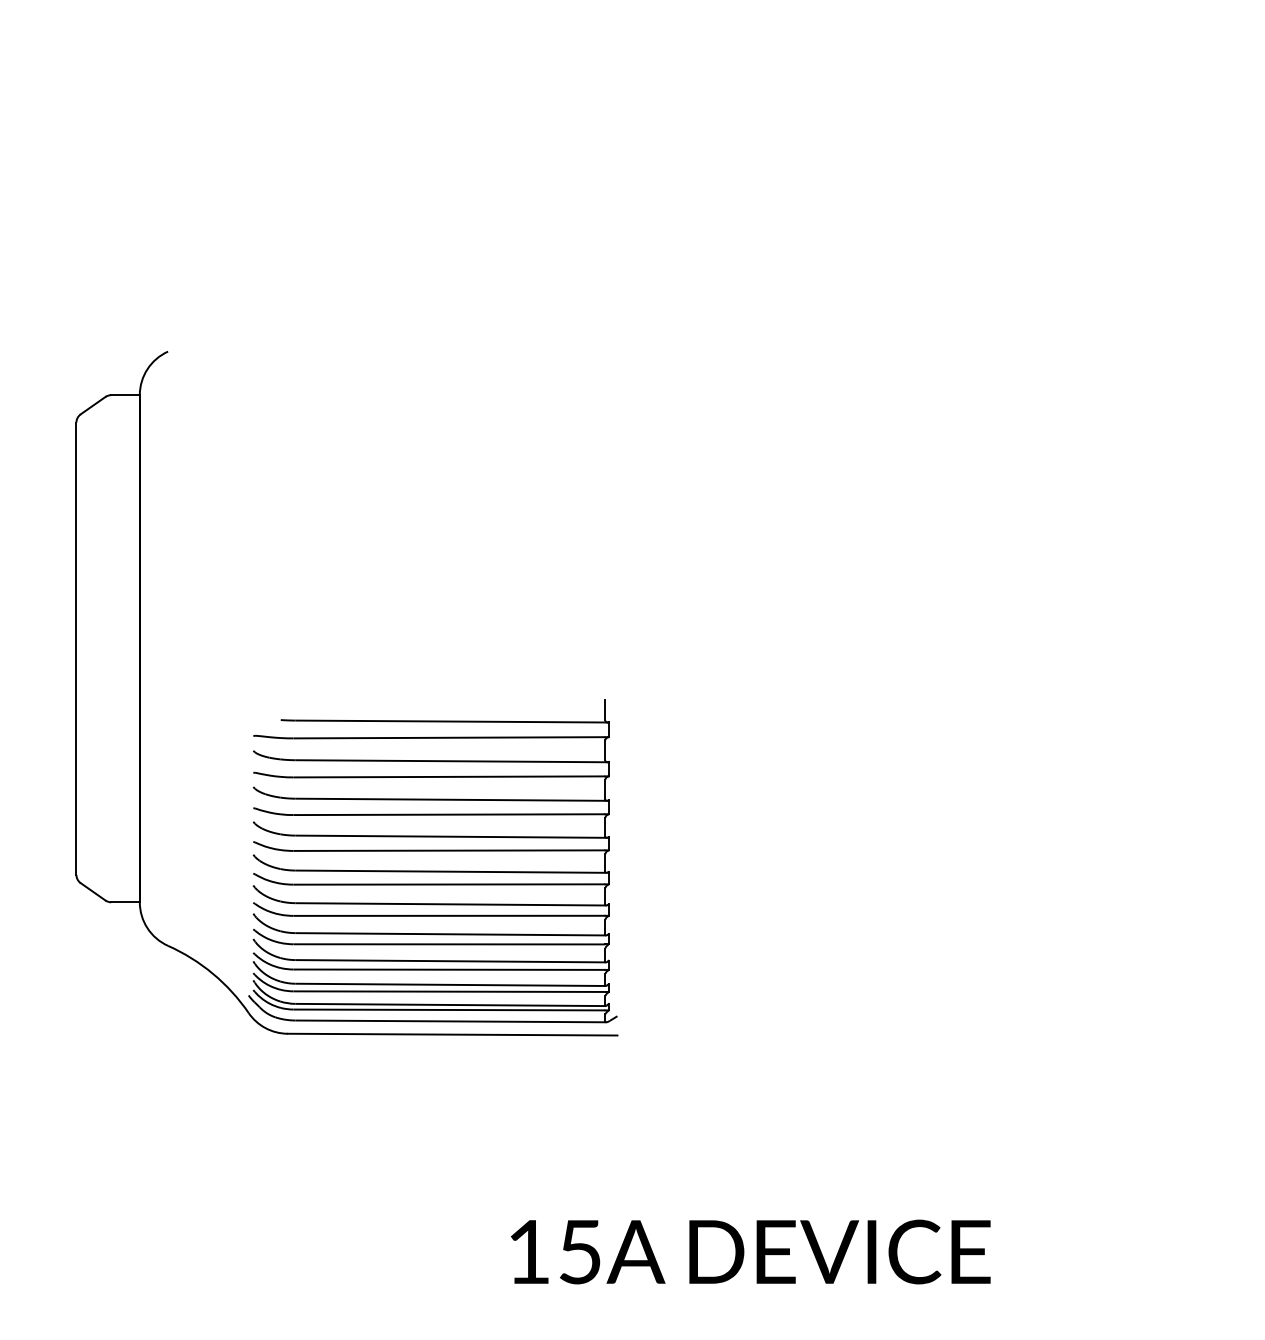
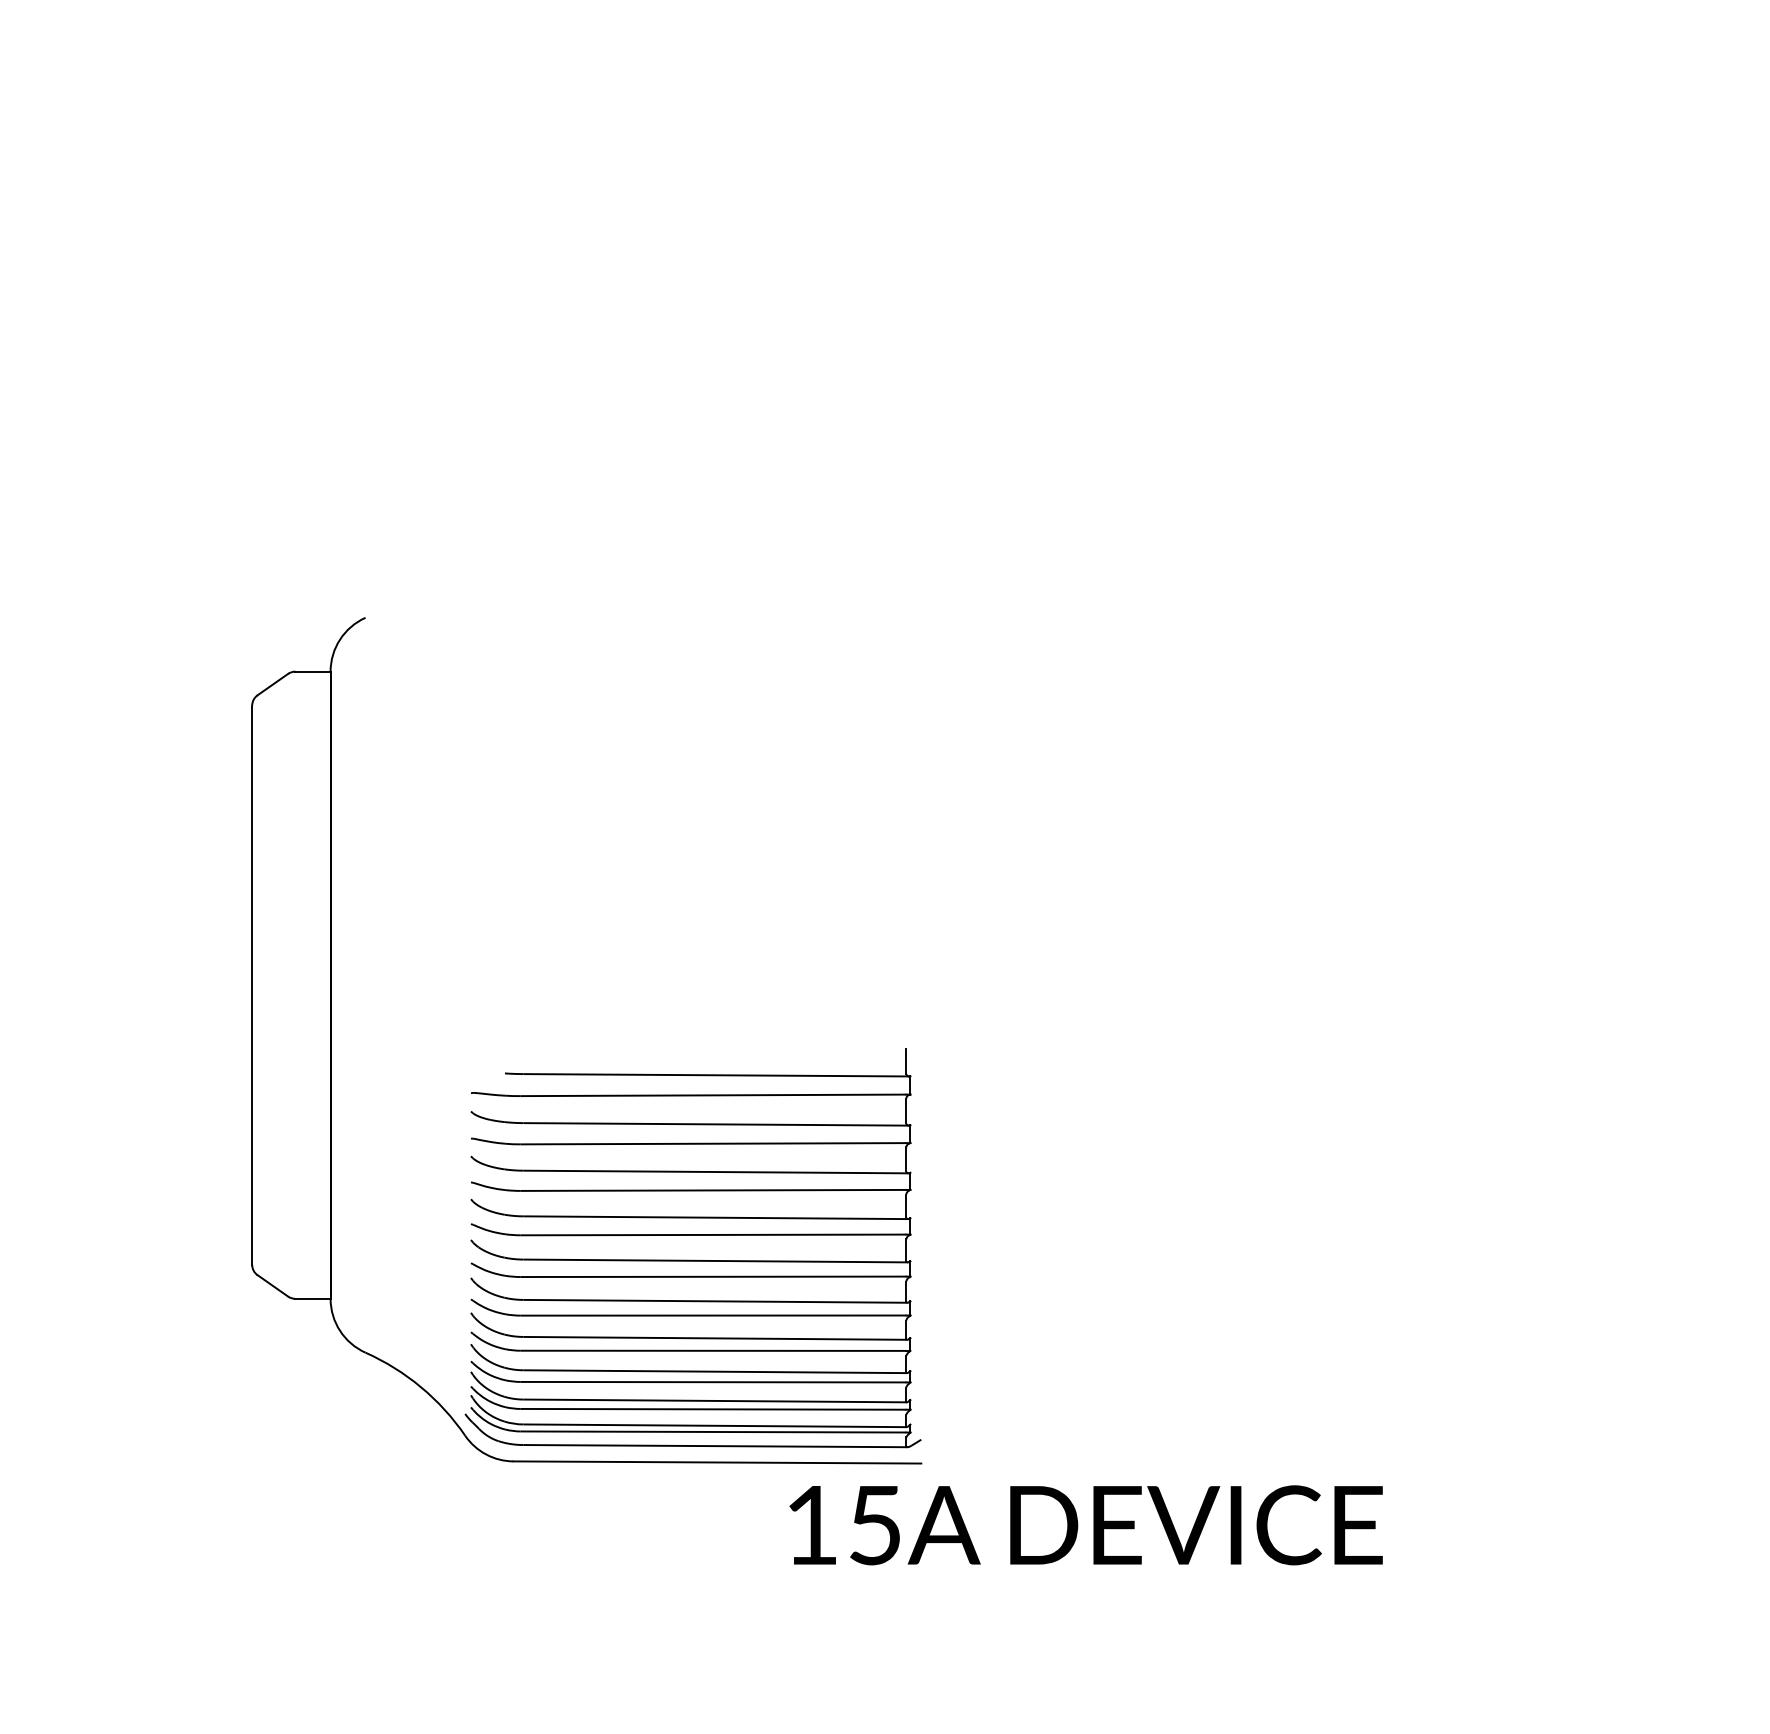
part: (346, 720) -> (586, 1073), moved

